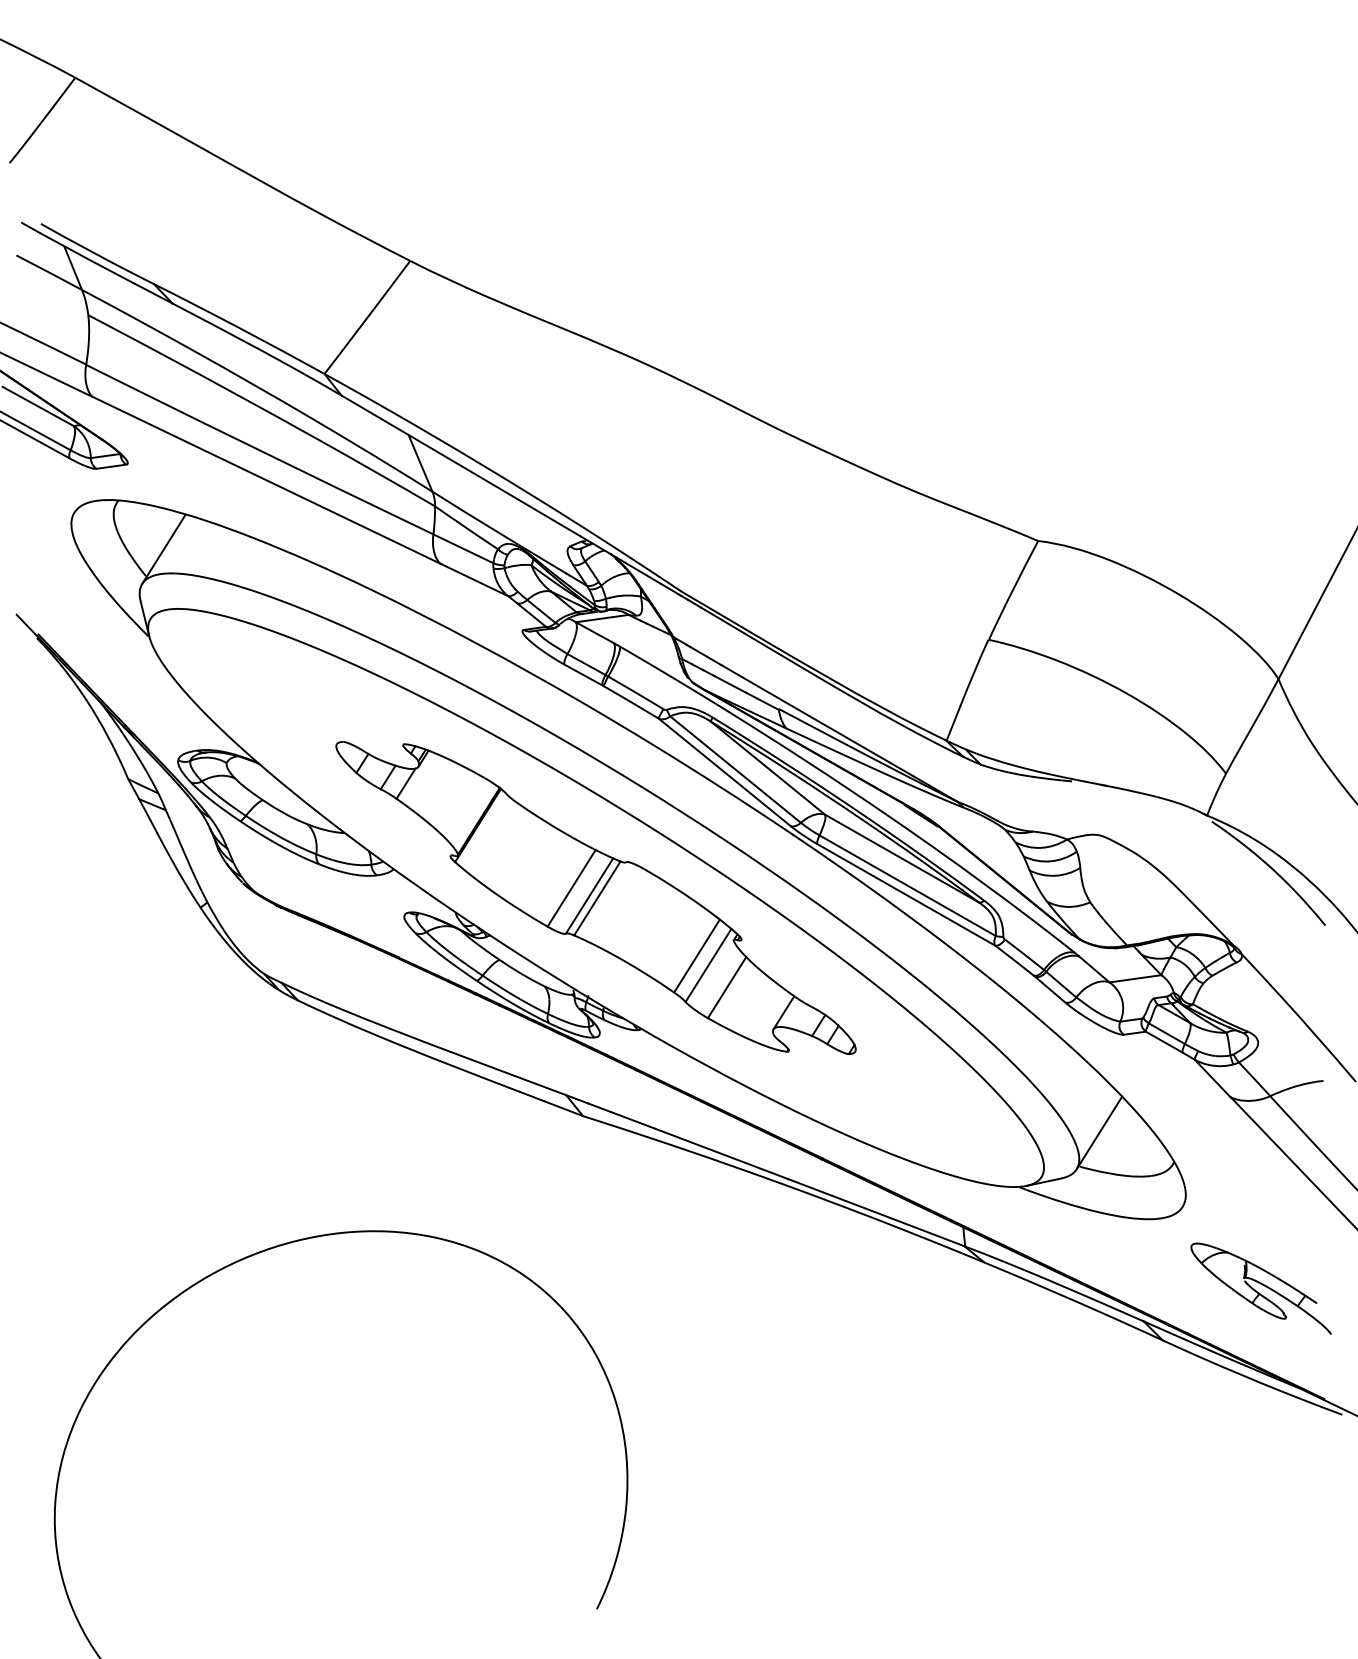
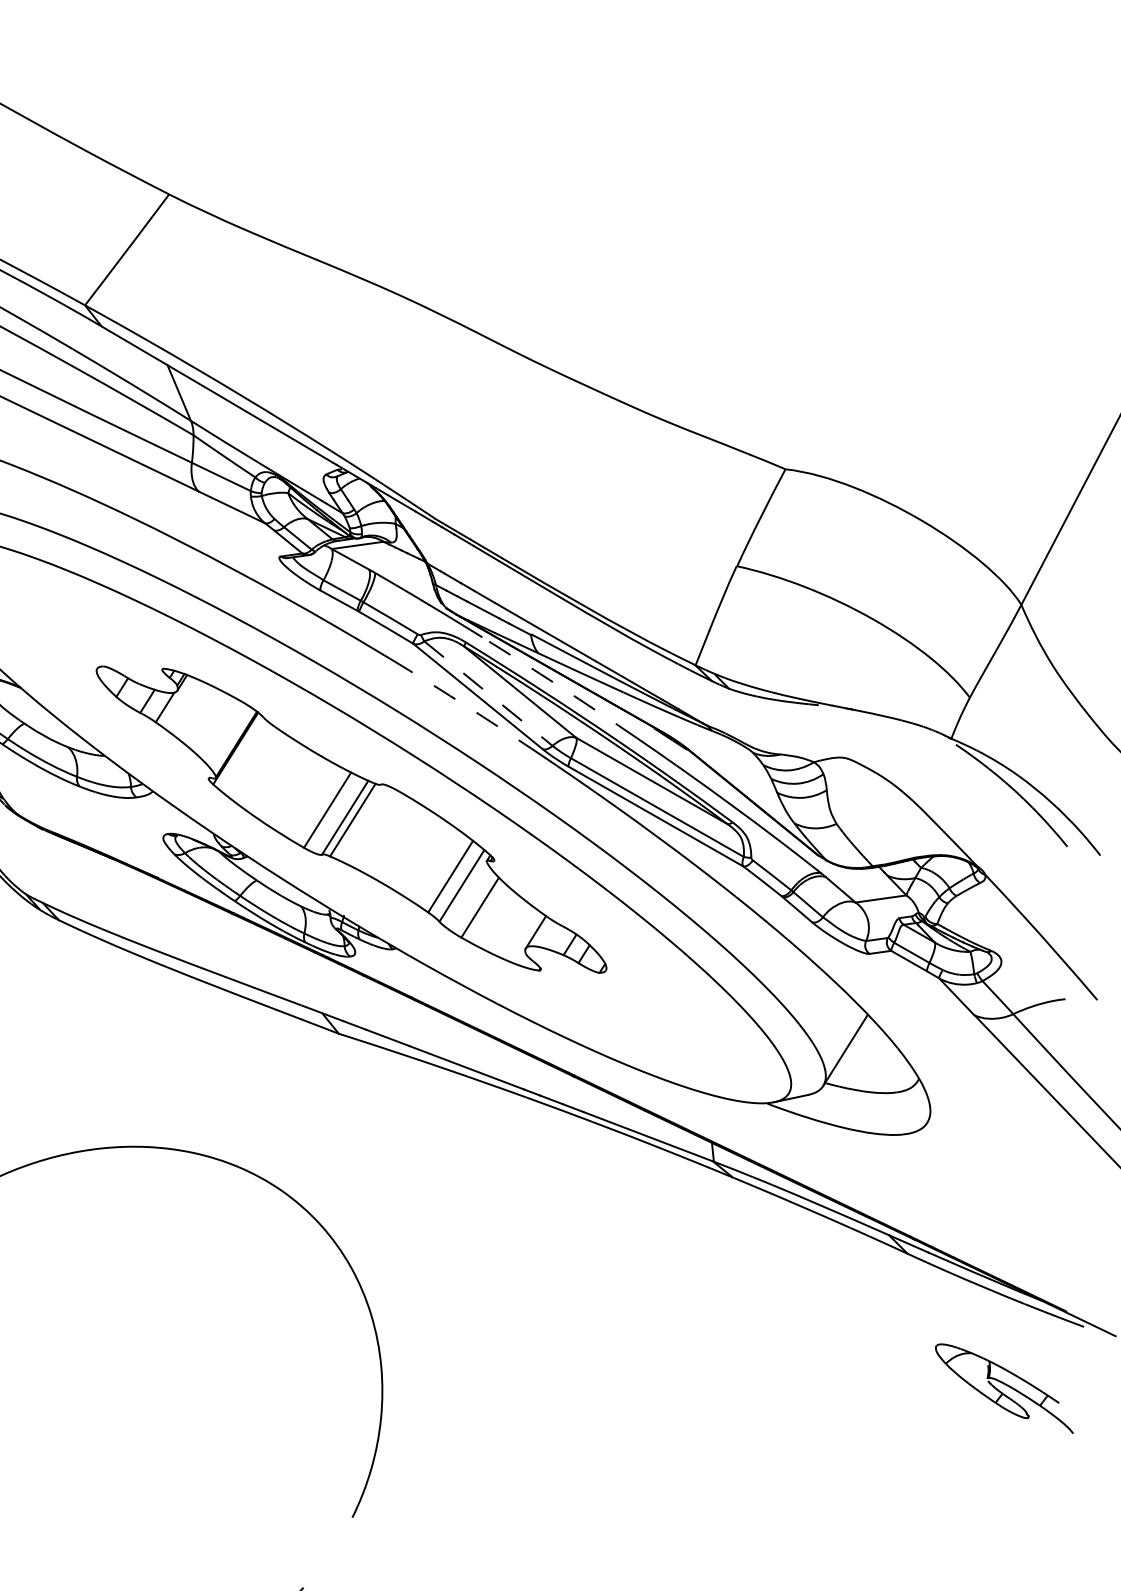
arc: (808, 762) -> (560, 686), solid -> dashed
line: (735, 769) -> (488, 693), solid -> dashed
arc: (721, 787) -> (474, 711), solid -> dashed
part: (1260, 1288) -> (1003, 1388), moved

